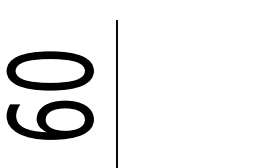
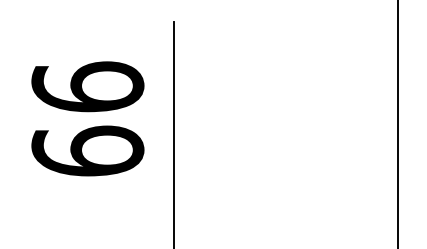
text: (49, 70) -> (87, 86), 60 -> 66

